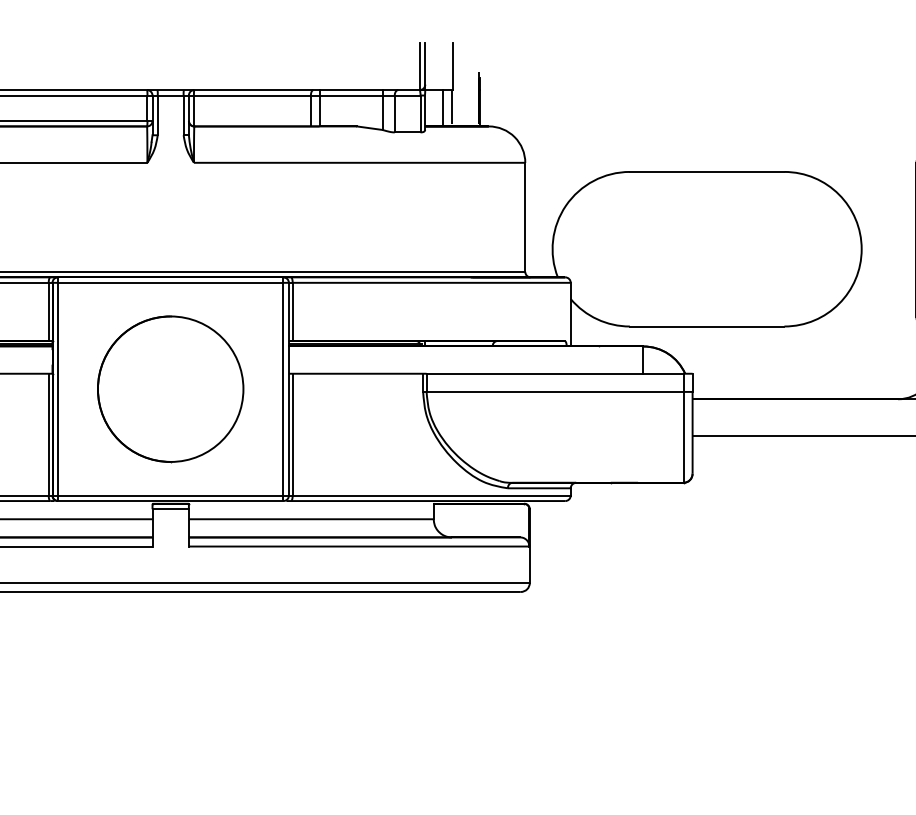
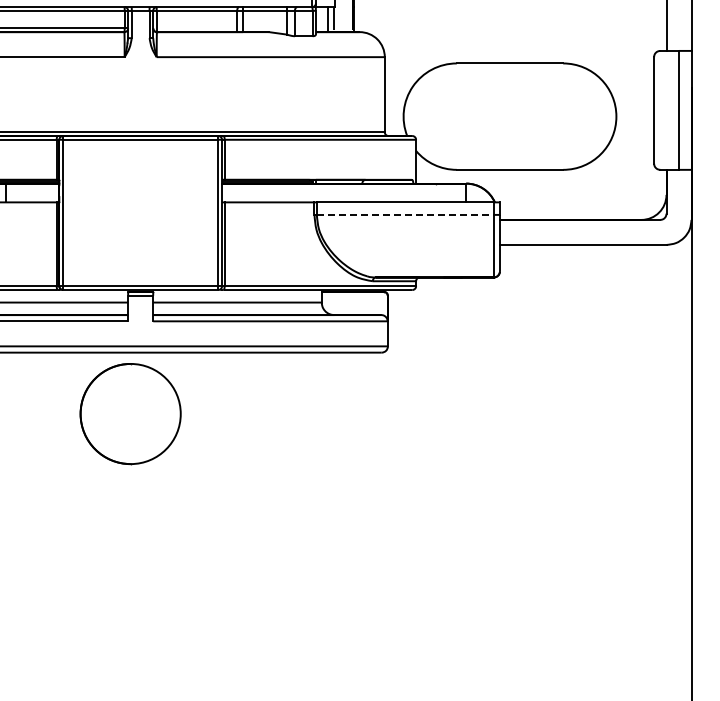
circle: (170, 389) -> (130, 414), moved
line: (555, 391) -> (405, 214), solid -> dashed

